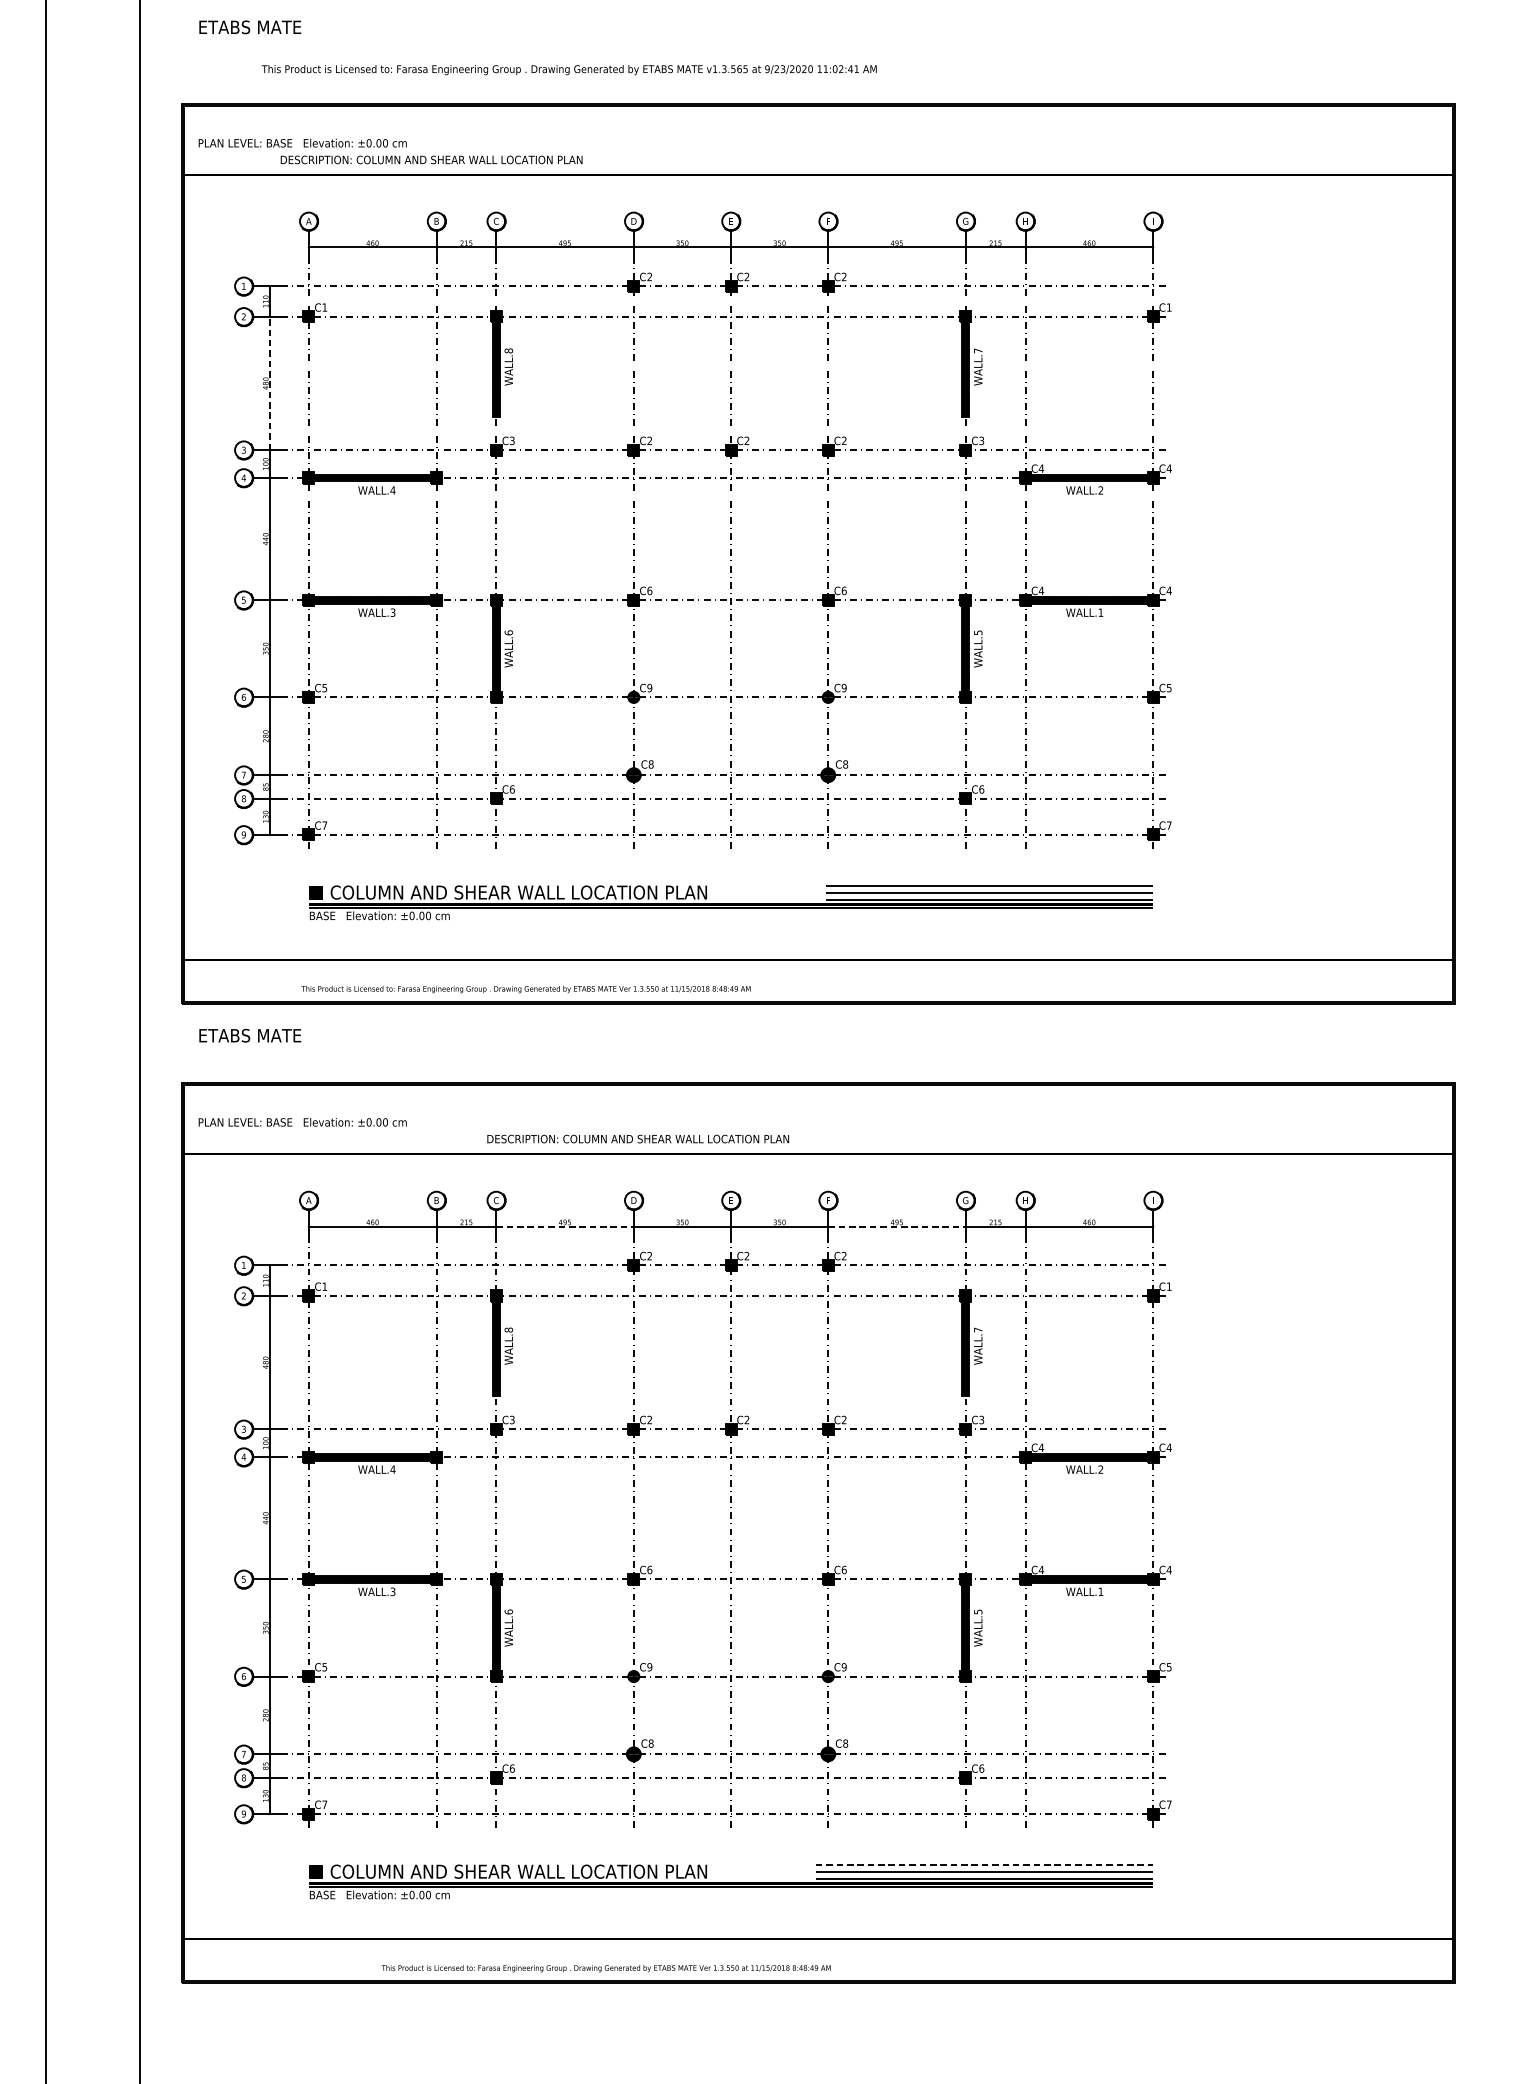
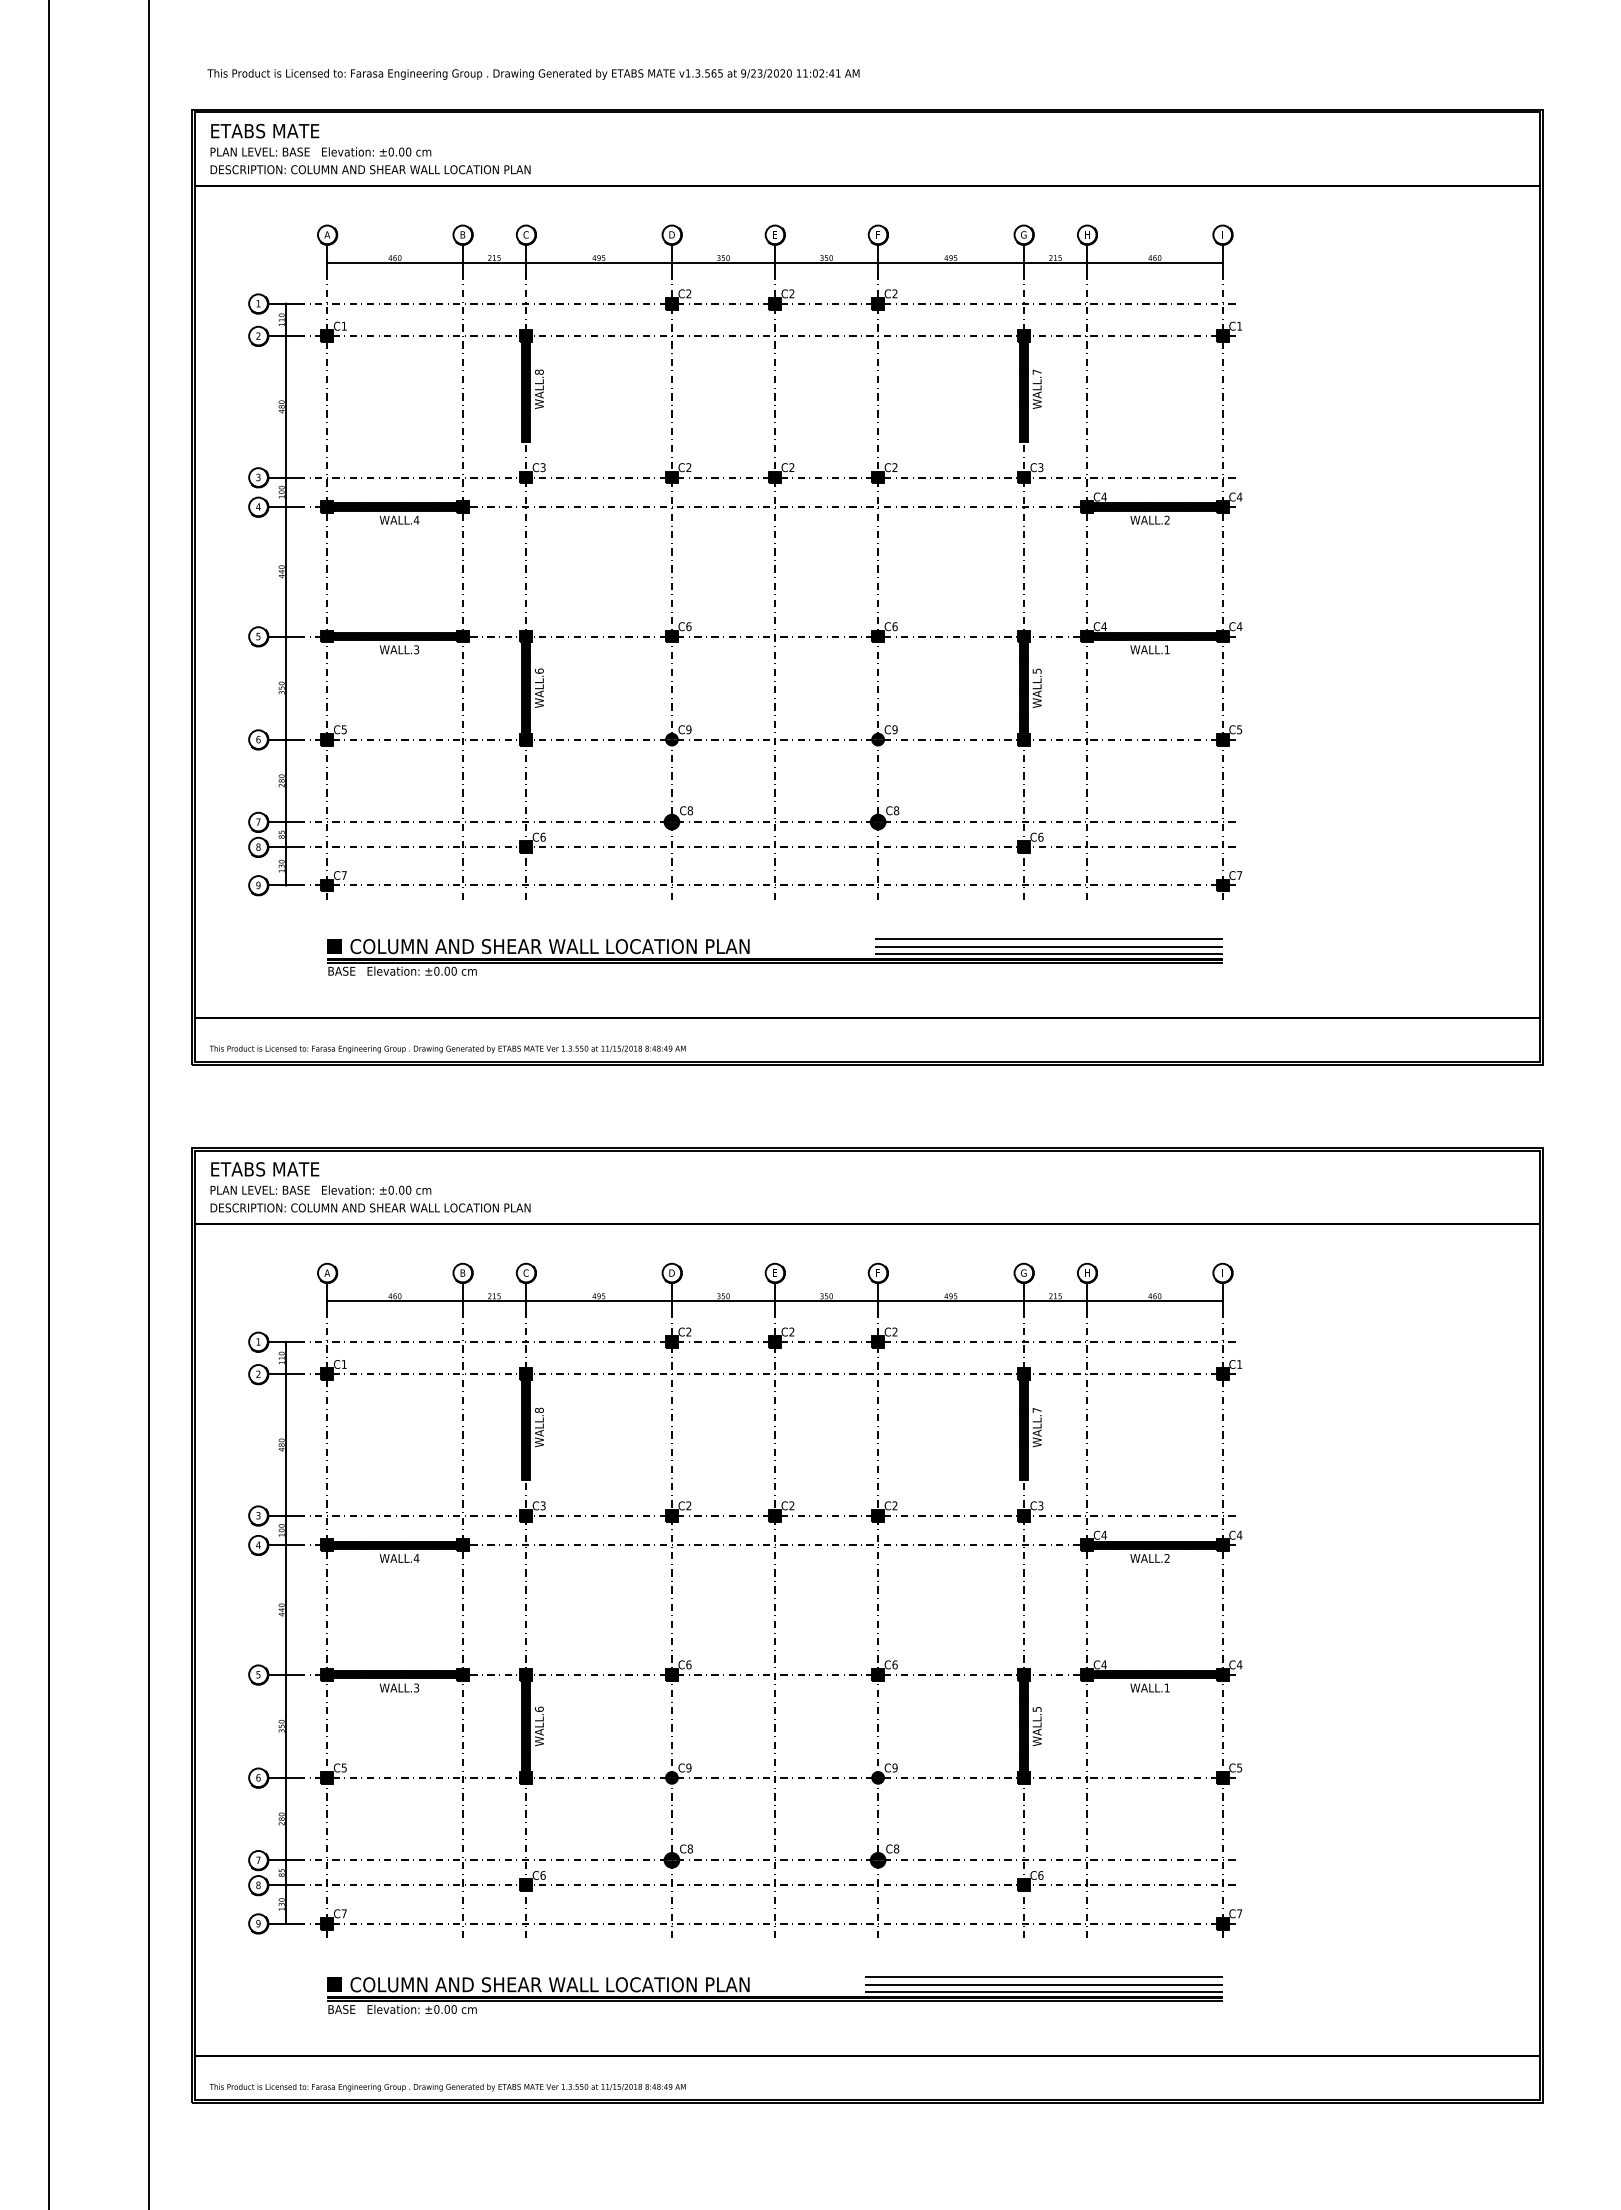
text: (250, 26) -> (265, 130), moved
text: (569, 70) -> (533, 74), moved
text: (431, 159) -> (370, 169), moved
line: (270, 383) -> (286, 406), dashed -> solid
text: (525, 989) -> (447, 1049), moved
text: (250, 1035) -> (265, 1169), moved
text: (638, 1138) -> (370, 1207), moved
line: (565, 1226) -> (599, 1300), dashed -> solid
line: (897, 1226) -> (951, 1300), dashed -> solid
line: (984, 1864) -> (1043, 1977), dashed -> solid
text: (606, 1968) -> (447, 2087), moved

